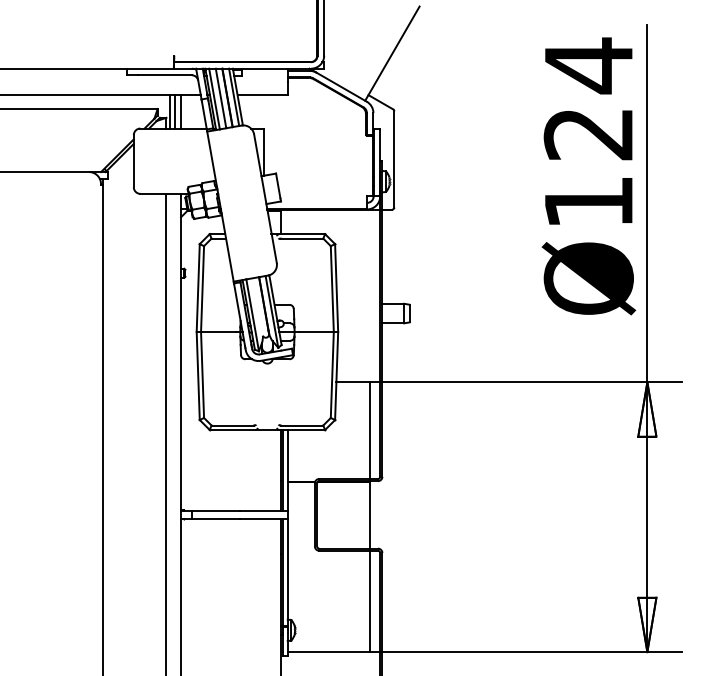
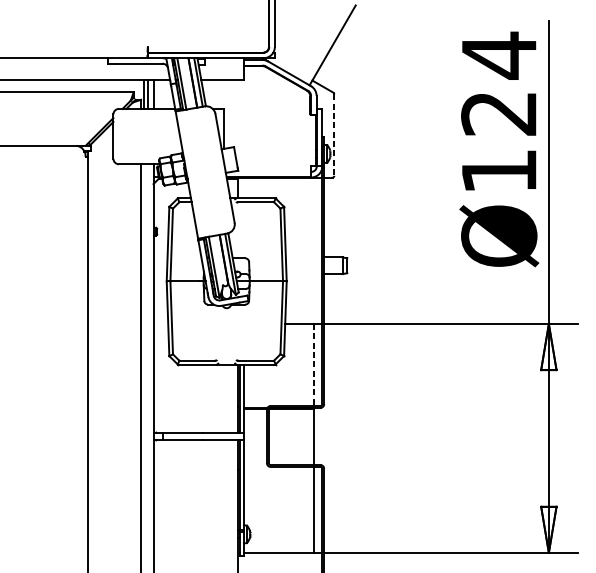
line: (220, 98) -> (186, 83), removed
line: (394, 159) -> (334, 135), solid -> dashed
line: (370, 431) -> (314, 365), solid -> dashed

